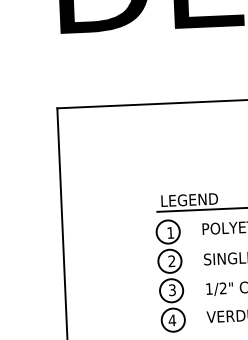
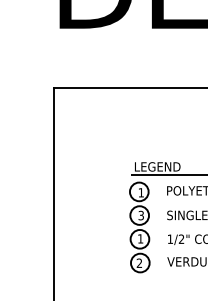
text: (170, 261) -> (140, 215), 2 -> 3
text: (172, 289) -> (140, 238), 3 -> 1
text: (172, 319) -> (139, 262), 4 -> 2

